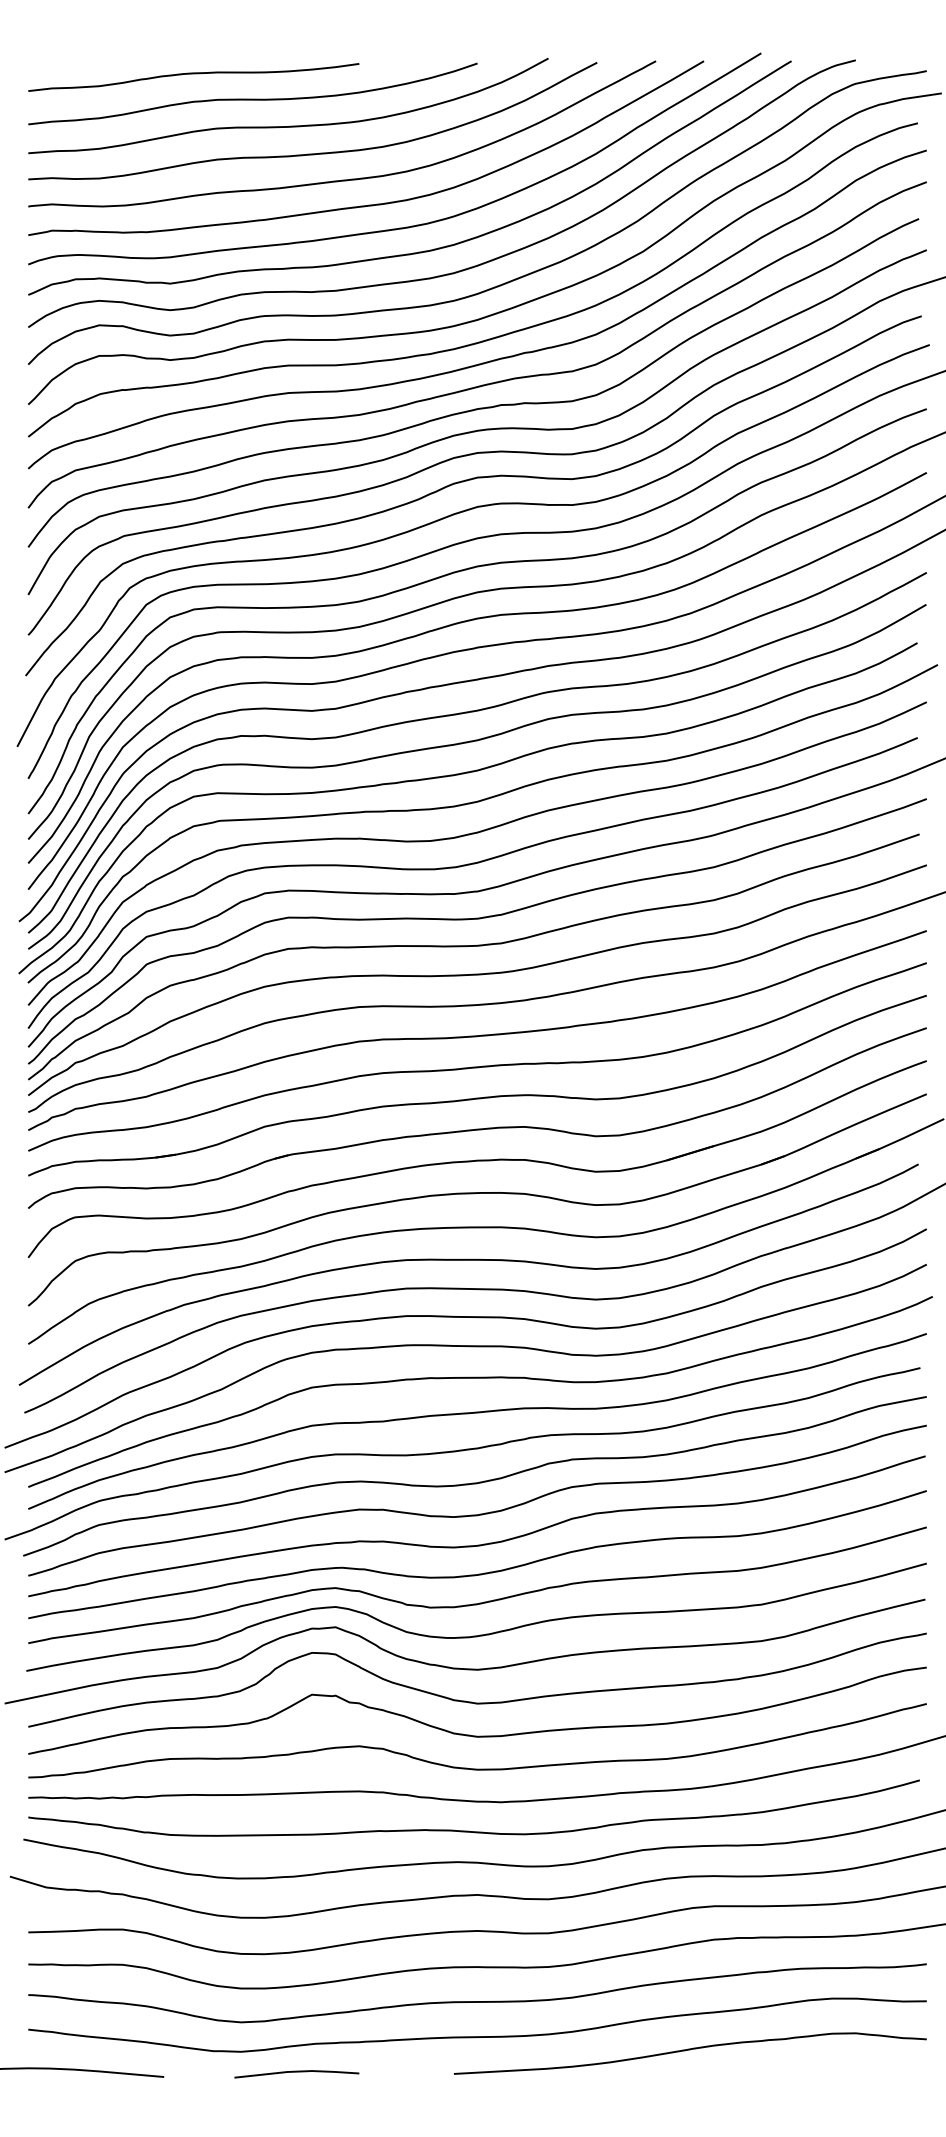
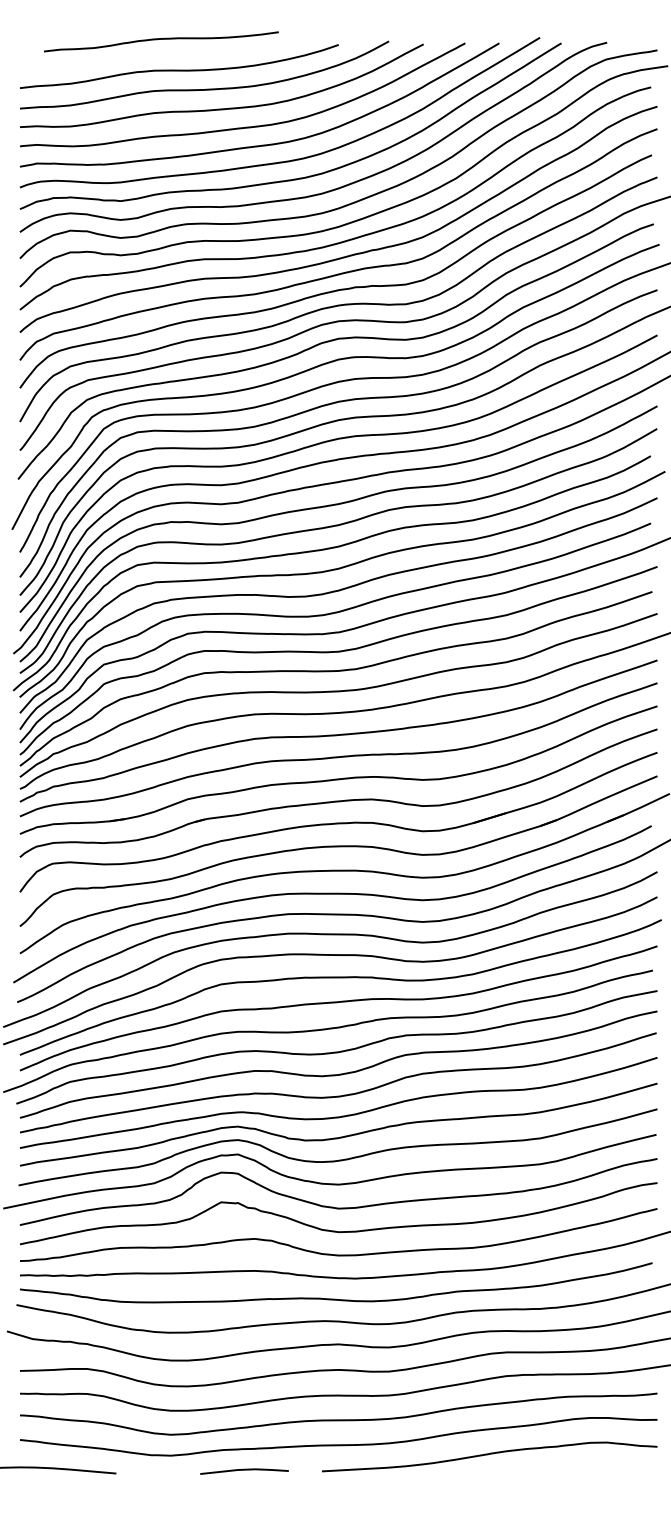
curve: (193, 74) -> (161, 39), moved
line: (296, 2072) -> (244, 1470), moved

